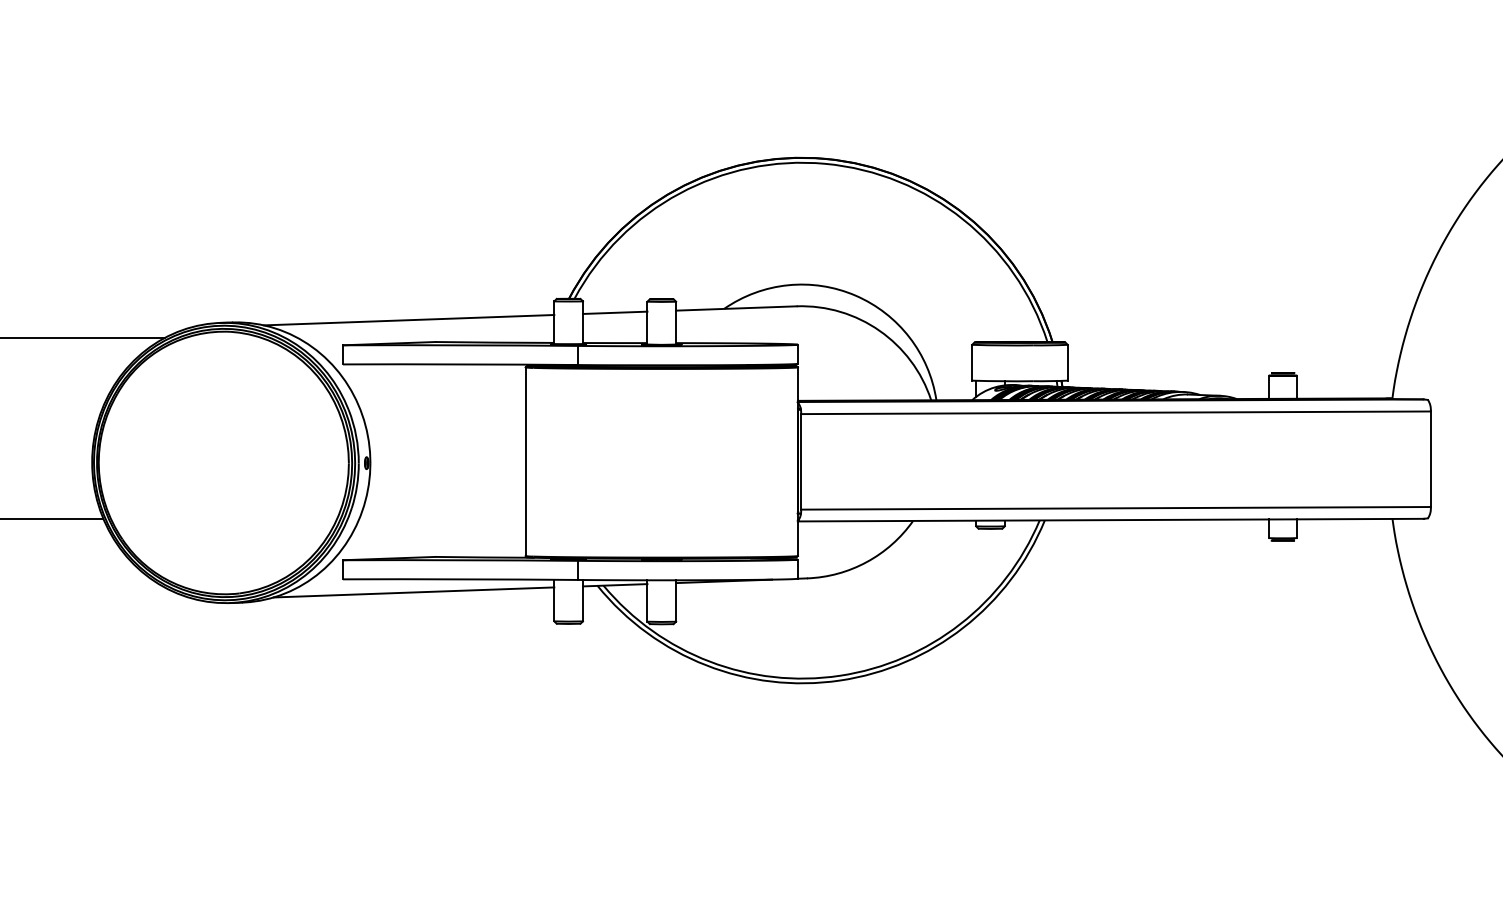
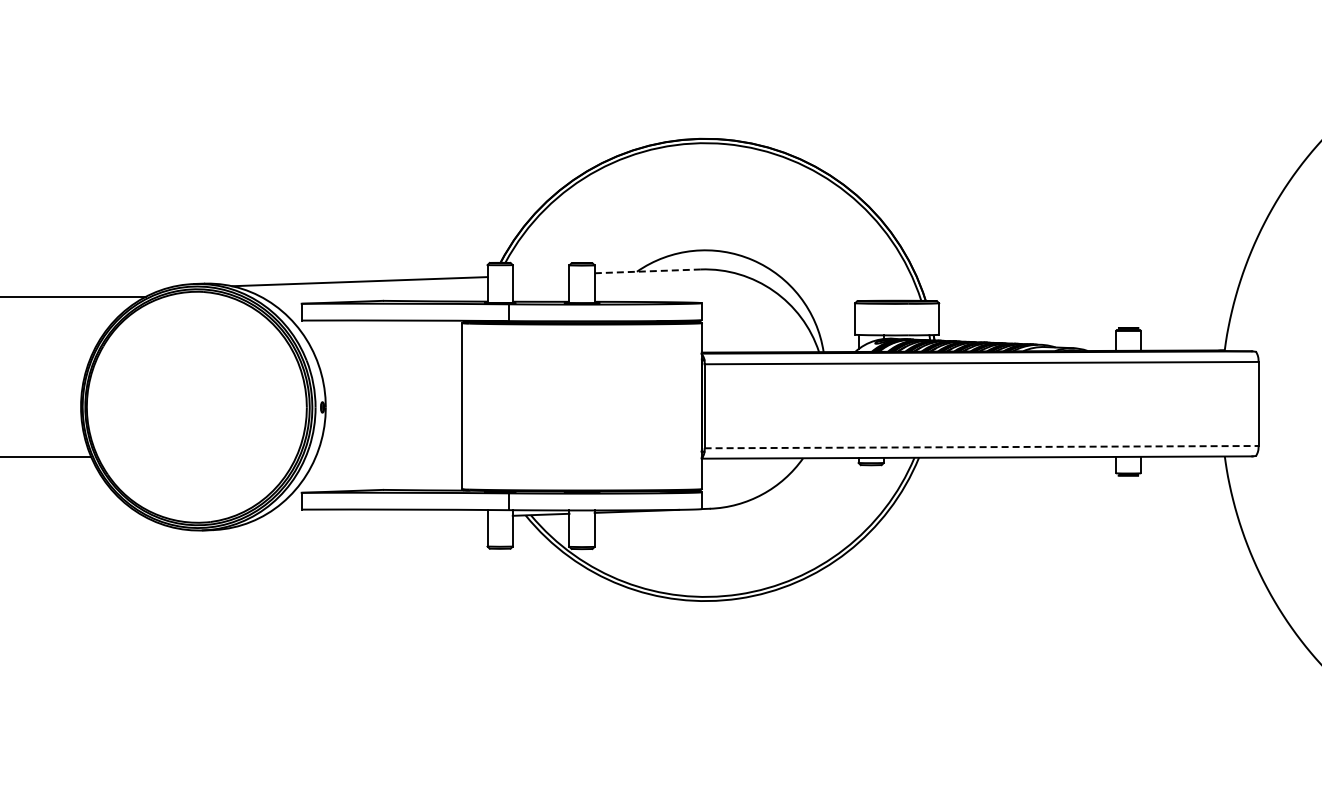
line: (736, 308) -> (647, 271), solid -> dashed
line: (614, 313) -> (540, 275), removed
line: (1115, 508) -> (981, 447), solid -> dashed
line: (413, 591) -> (363, 520), removed

